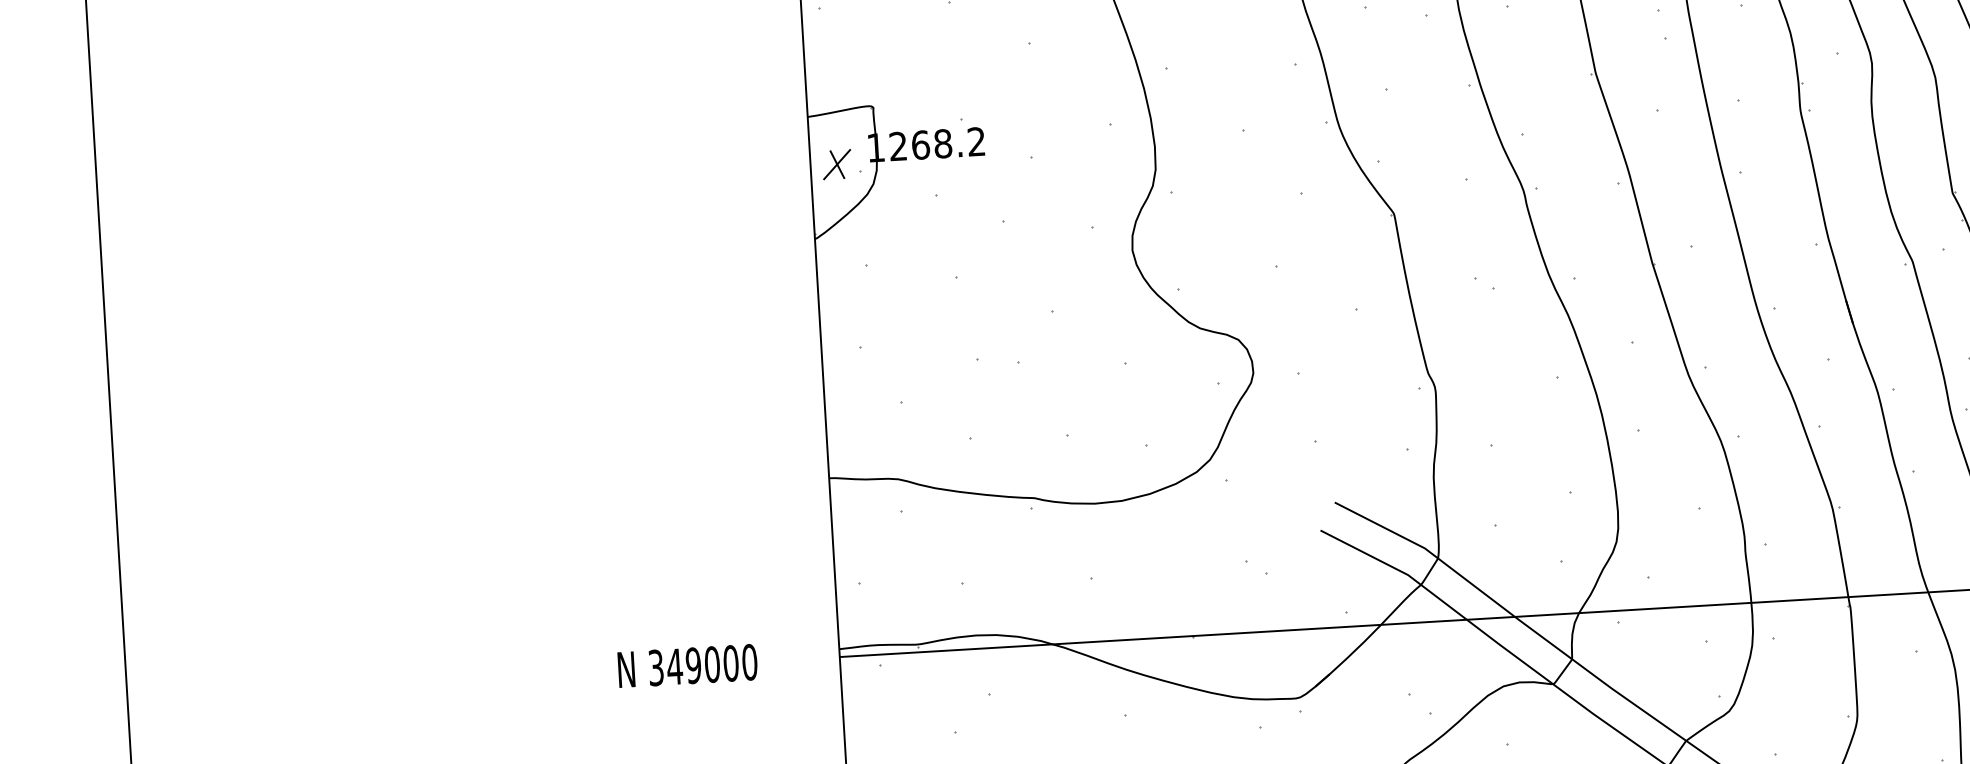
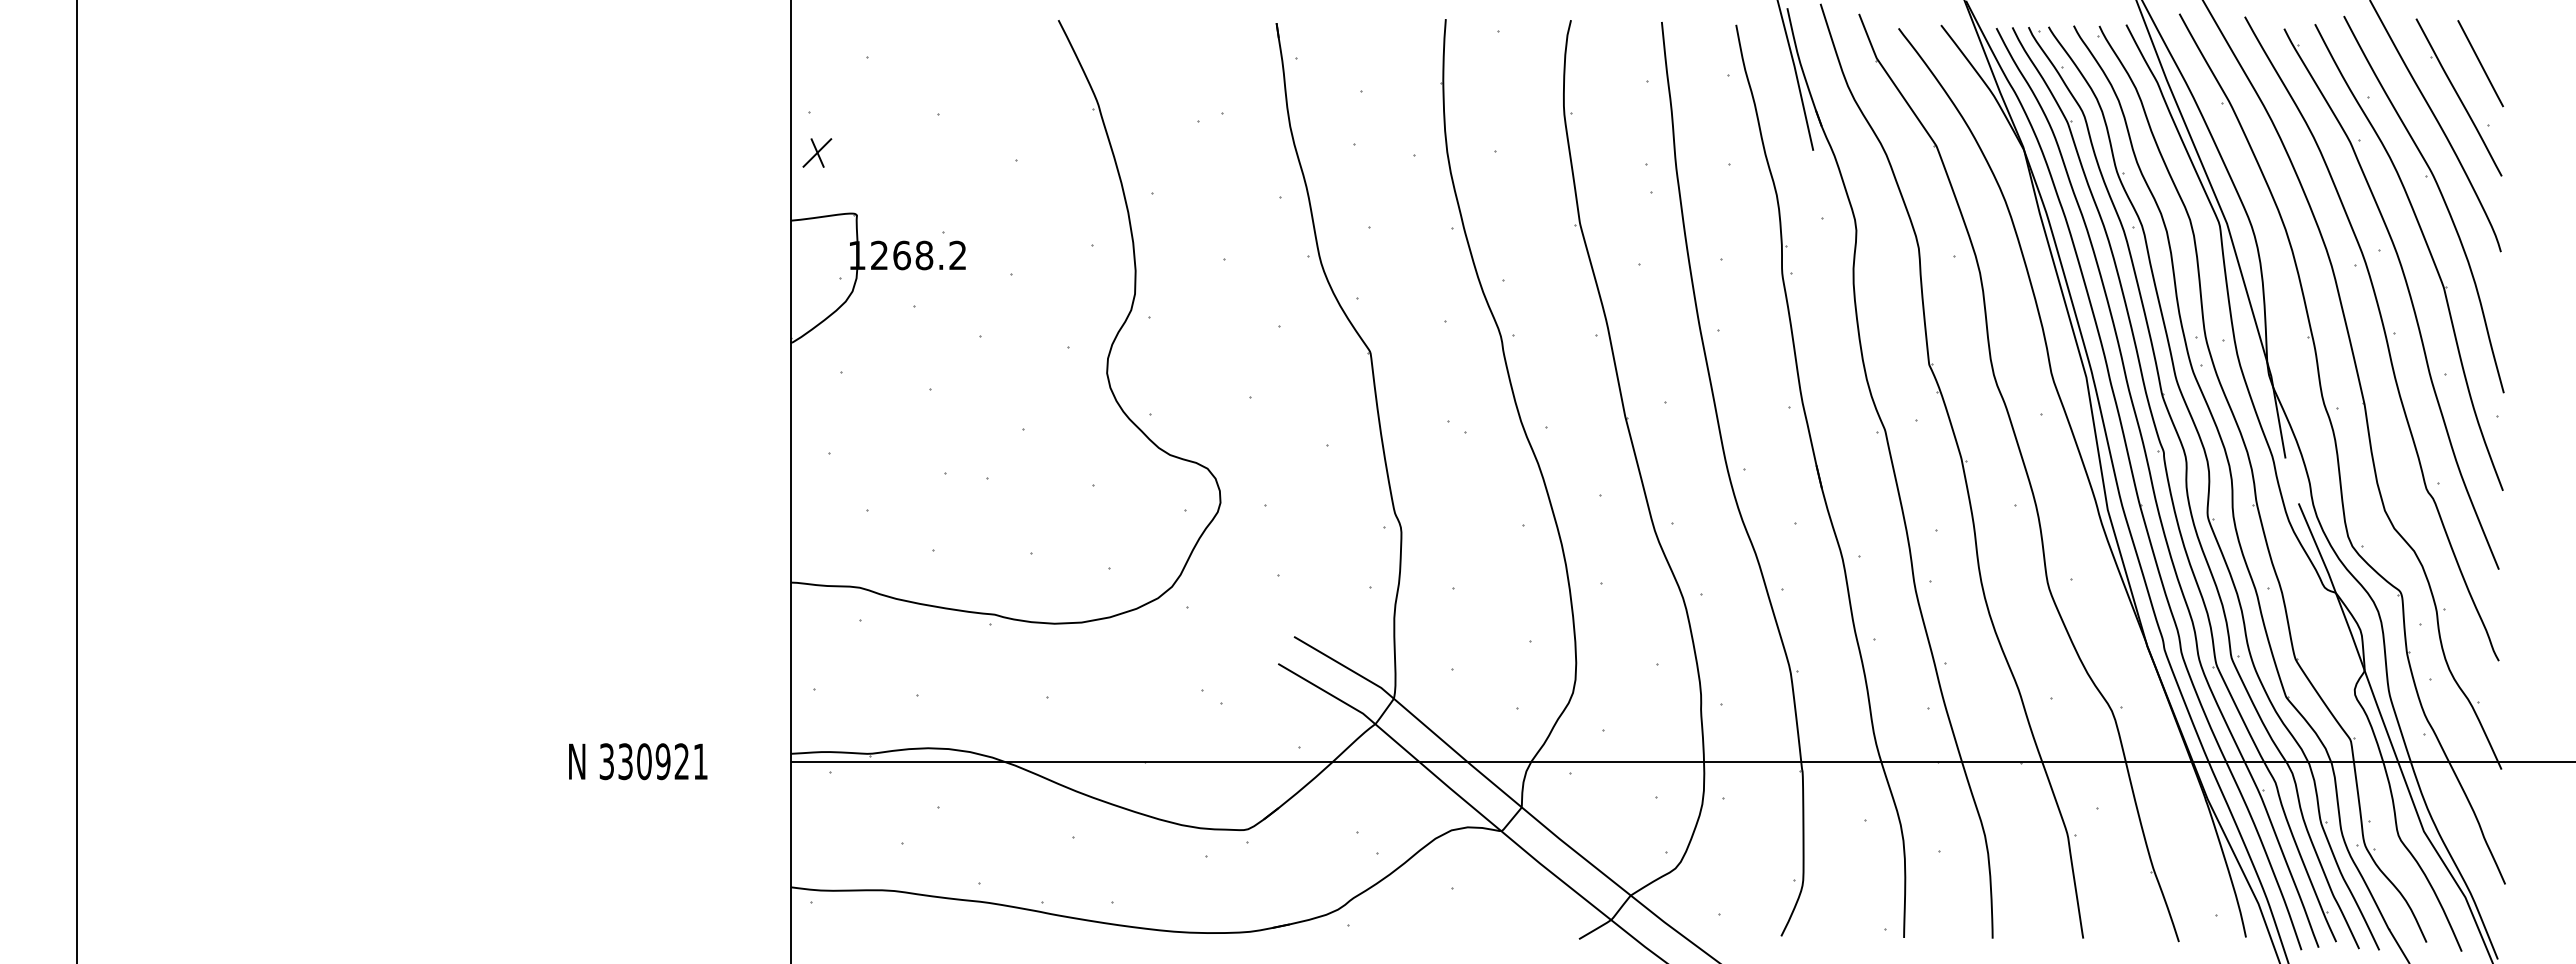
part: (837, 164) -> (817, 152), moved
text: (711, 664) -> (662, 761), 349000 -> 330921

